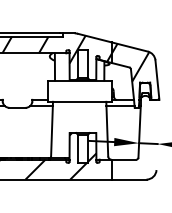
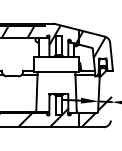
hatch: (136, 138) -> (96, 98), added

